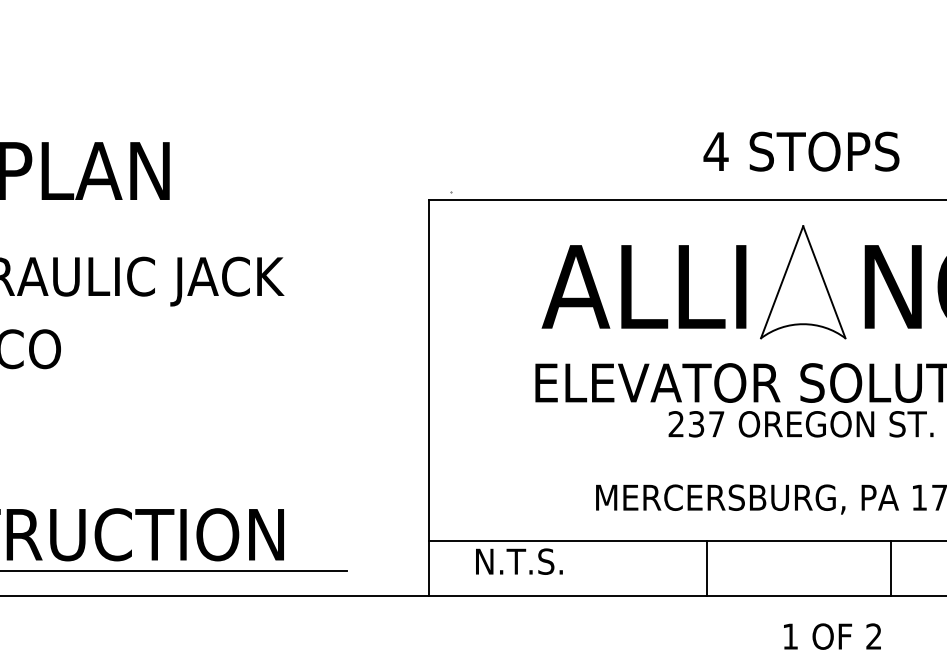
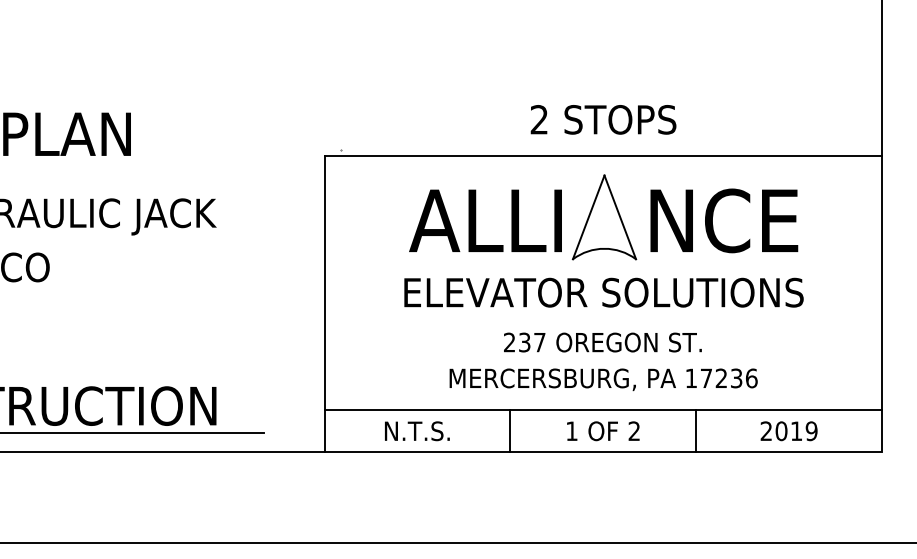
text: (716, 151) -> (539, 119), 4 -> 2
text: (800, 424) -> (602, 342), moved
text: (519, 562) -> (417, 431), moved
line: (706, 568) -> (510, 431), moved
line: (891, 568) -> (696, 431), moved
text: (832, 636) -> (603, 431), moved

